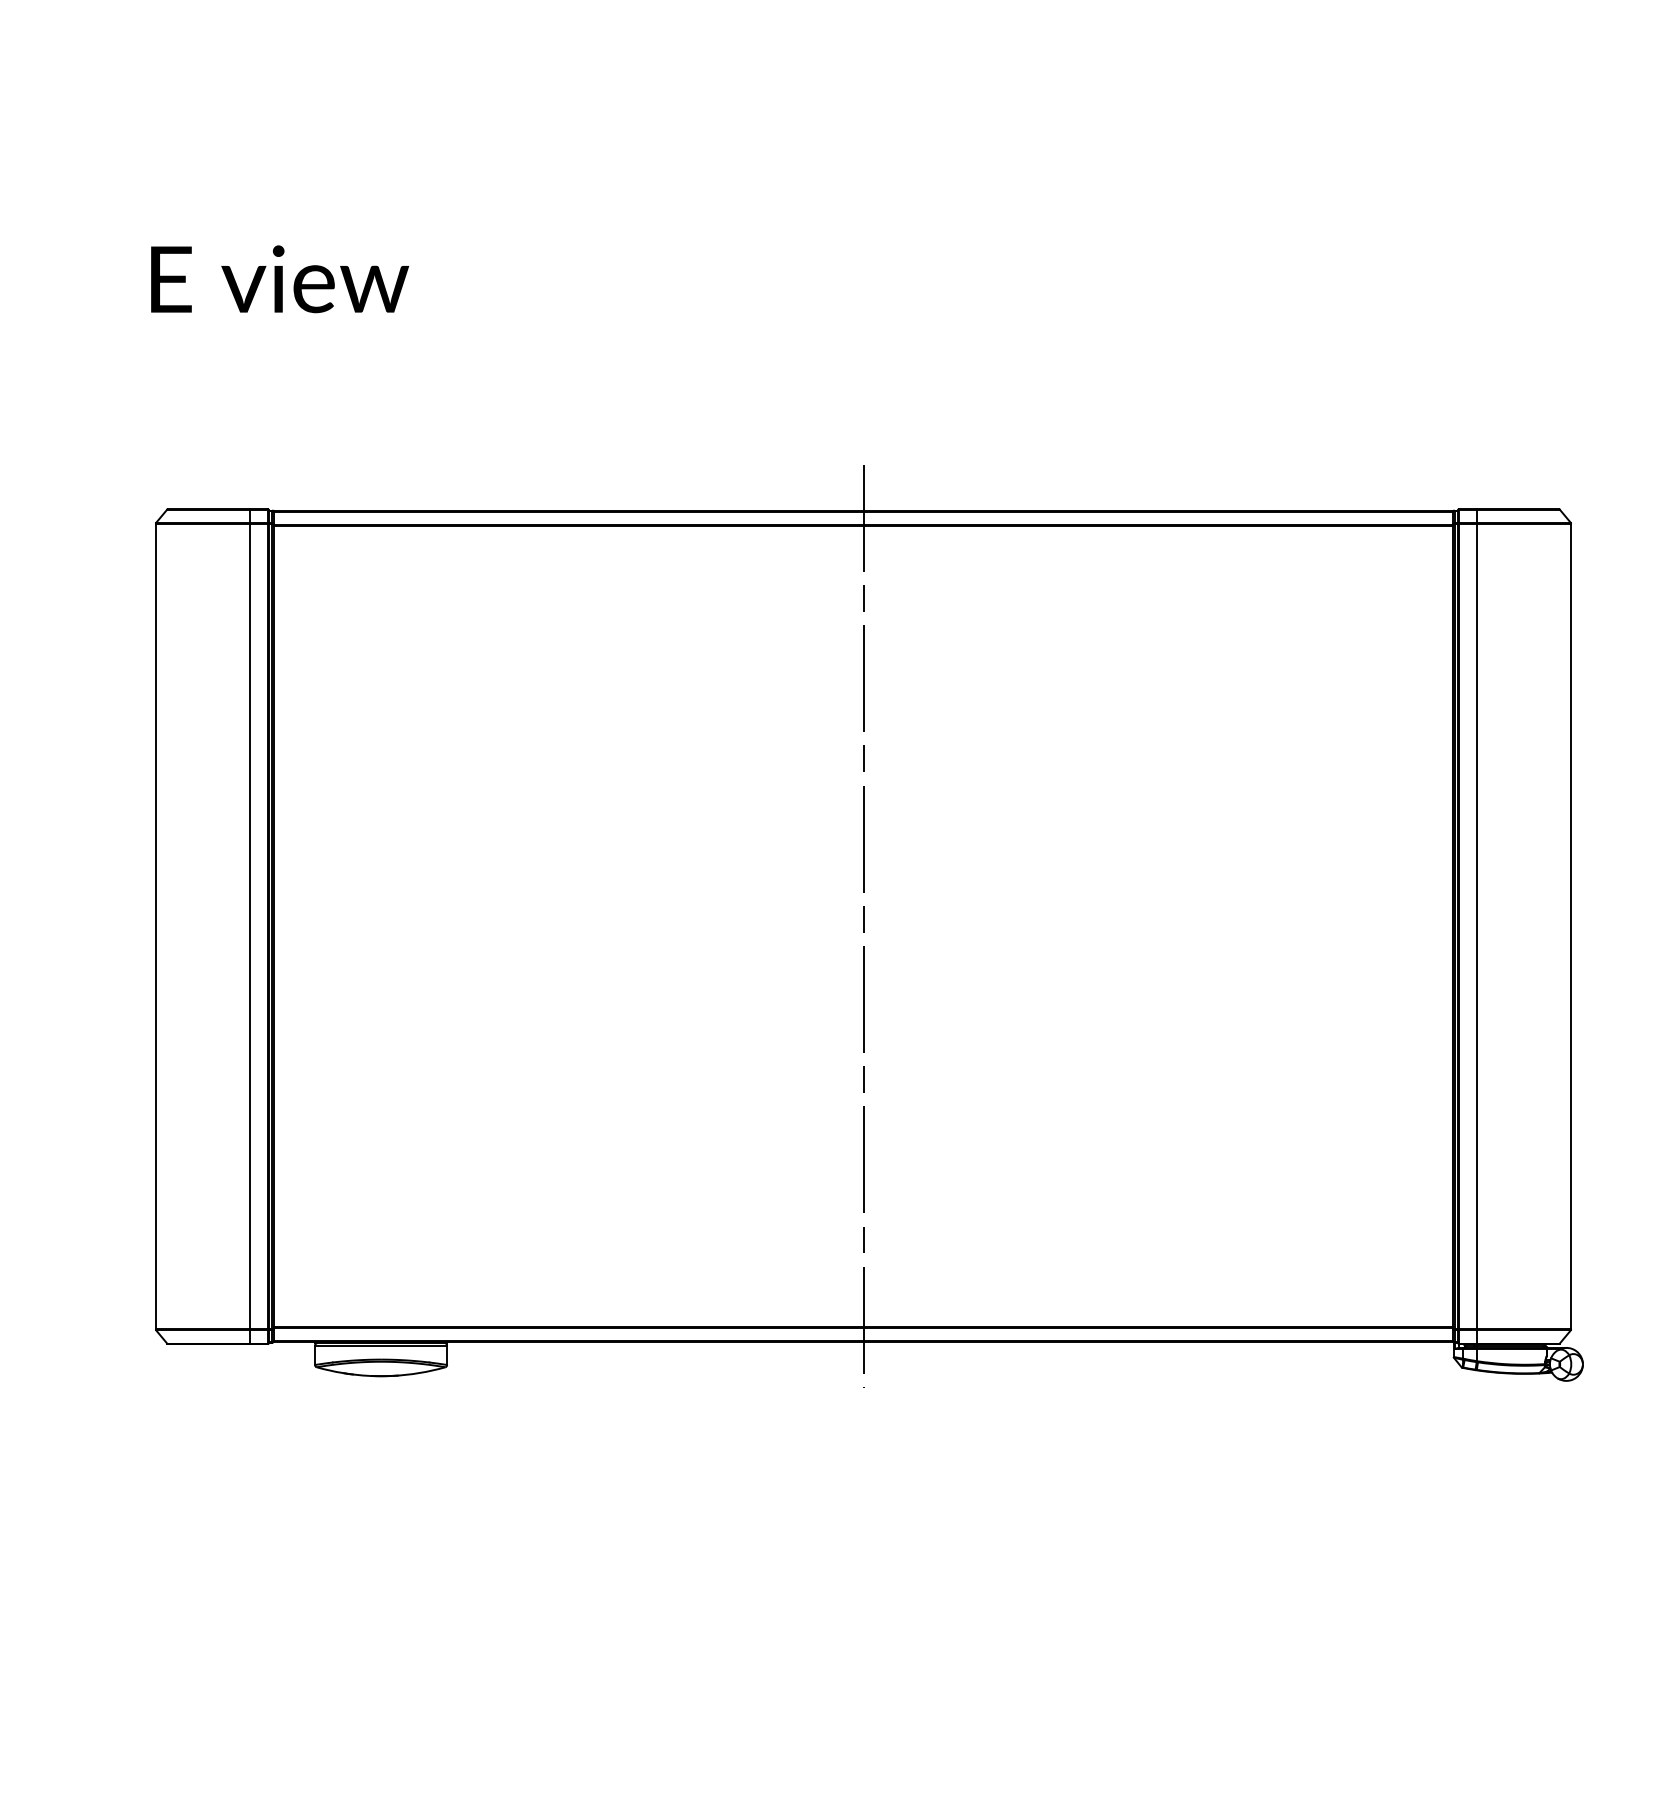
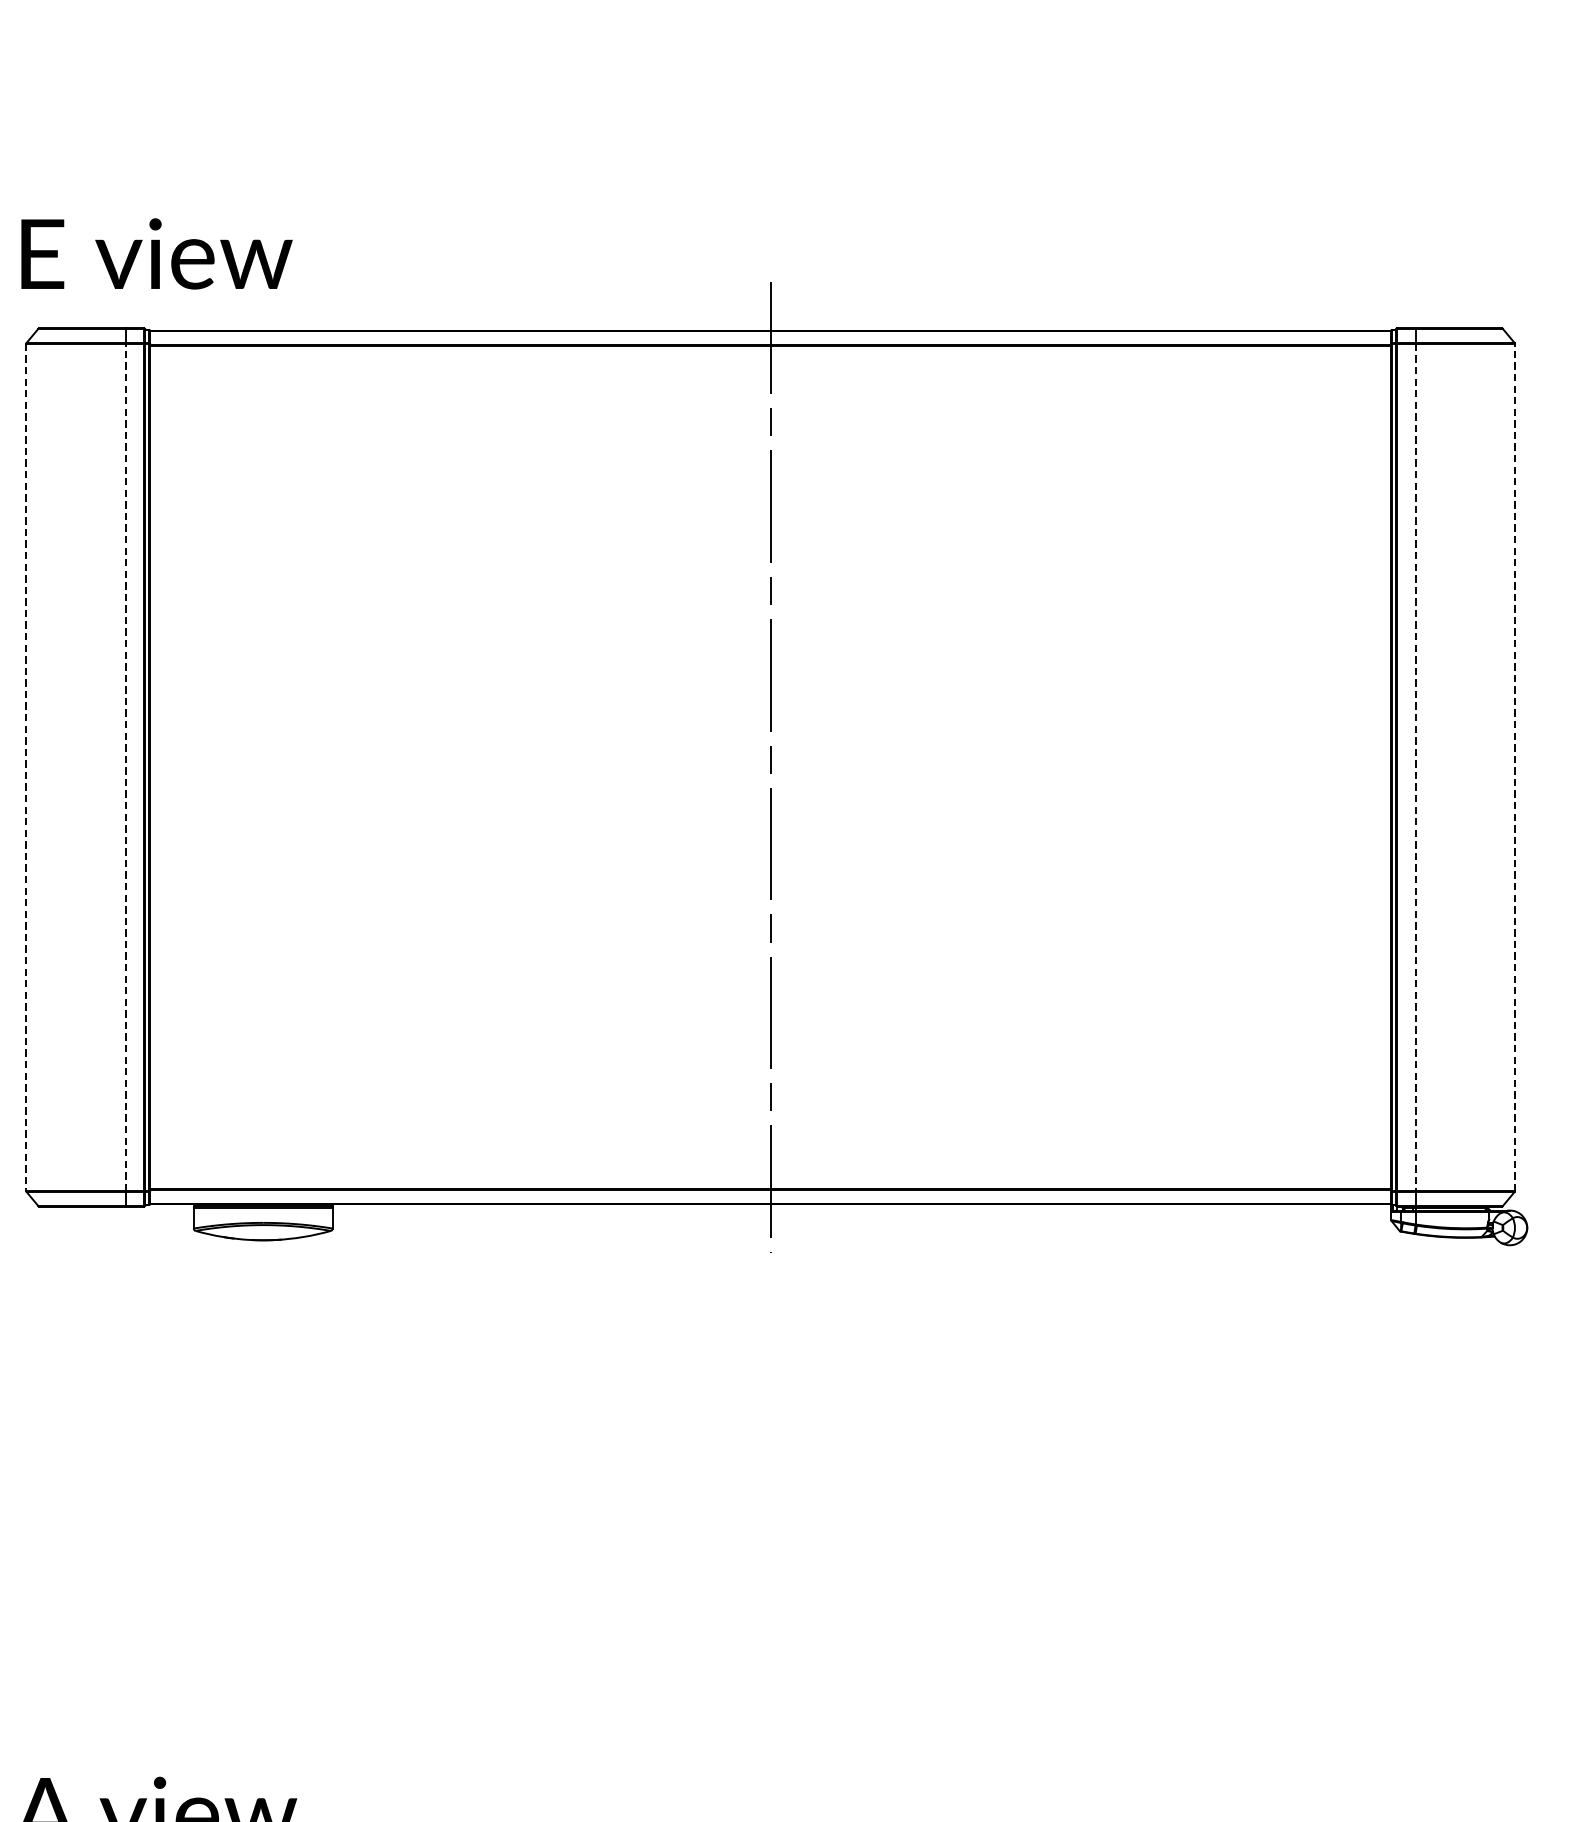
text: (280, 279) -> (157, 254), moved
line: (155, 926) -> (26, 767), solid -> dashed
line: (250, 926) -> (125, 767), solid -> dashed
line: (1476, 926) -> (1415, 767), solid -> dashed
line: (1571, 926) -> (1515, 767), solid -> dashed

